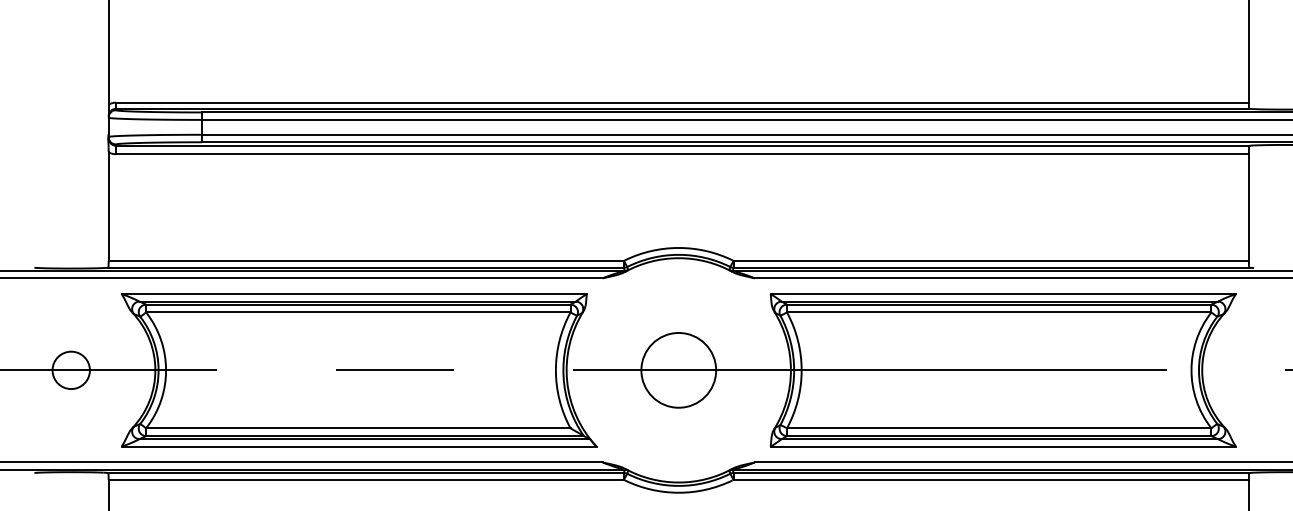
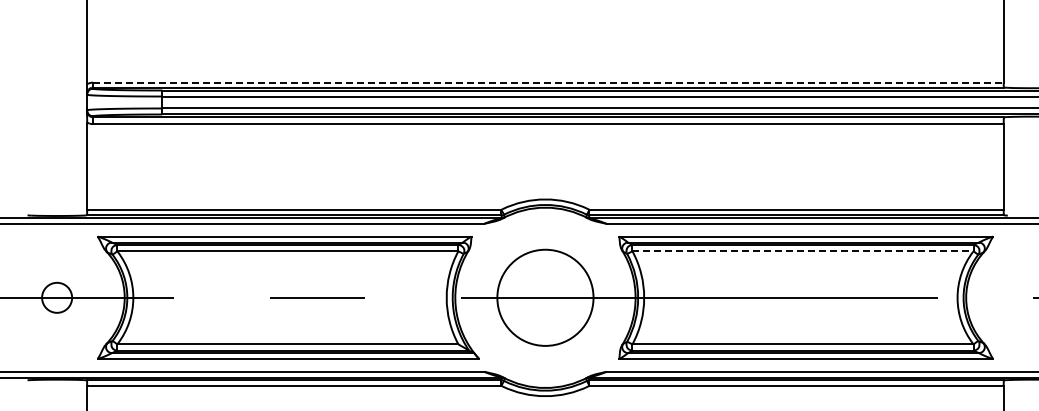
line: (682, 102) -> (548, 82), solid -> dashed
line: (999, 312) -> (803, 251), solid -> dashed
circle: (678, 369) -> (545, 297), size x1.6

